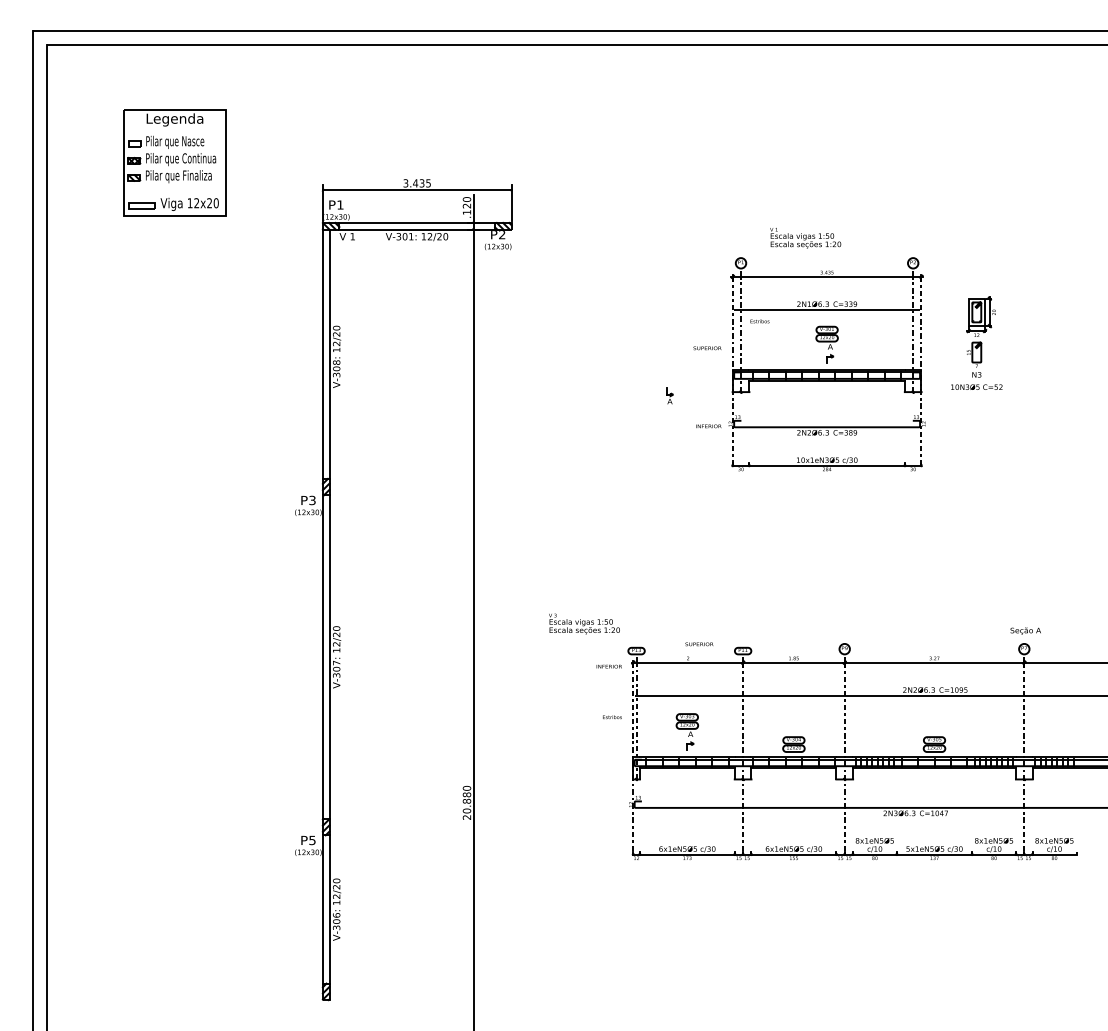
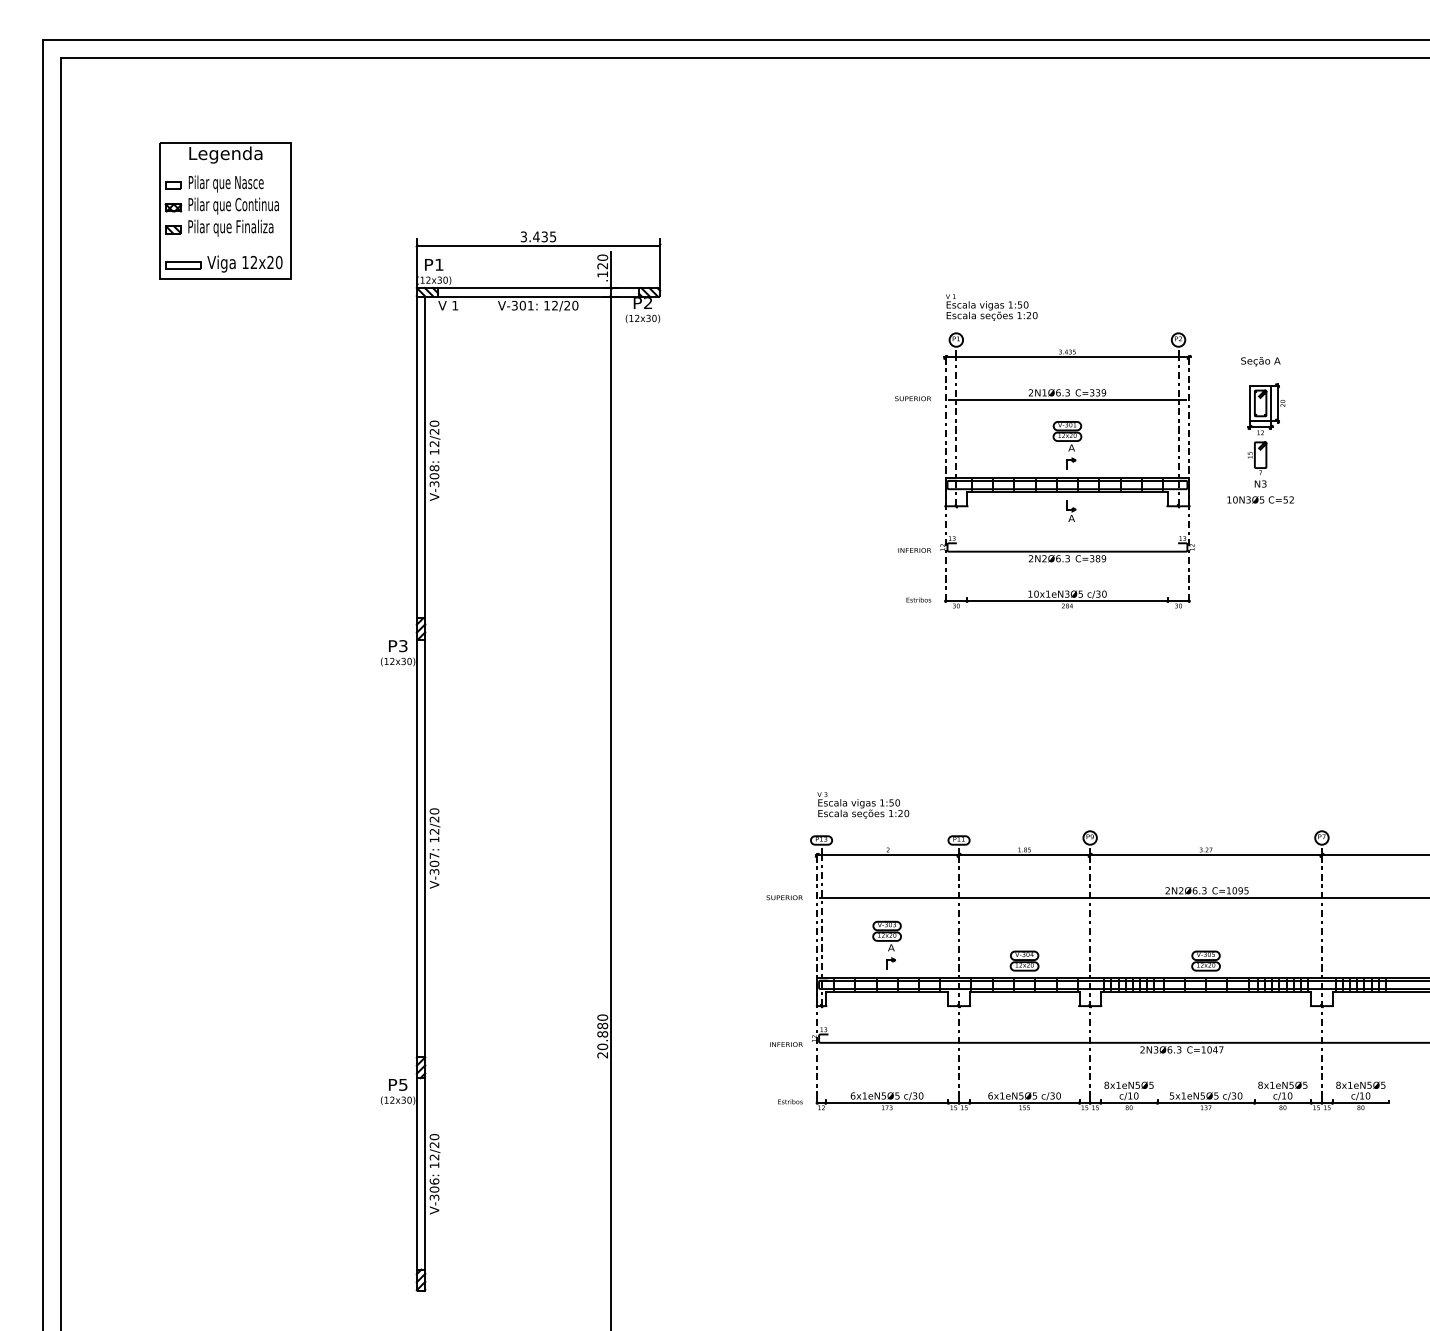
text: (805, 238) -> (991, 307), moved
text: (759, 321) -> (918, 599), moved
text: (707, 348) -> (912, 398), moved
part: (669, 395) -> (1071, 510), moved
text: (584, 623) -> (863, 805), moved
text: (1025, 630) -> (1260, 361), moved
text: (699, 644) -> (784, 897), moved
text: (609, 666) -> (786, 1044), moved
text: (612, 716) -> (790, 1101), moved

